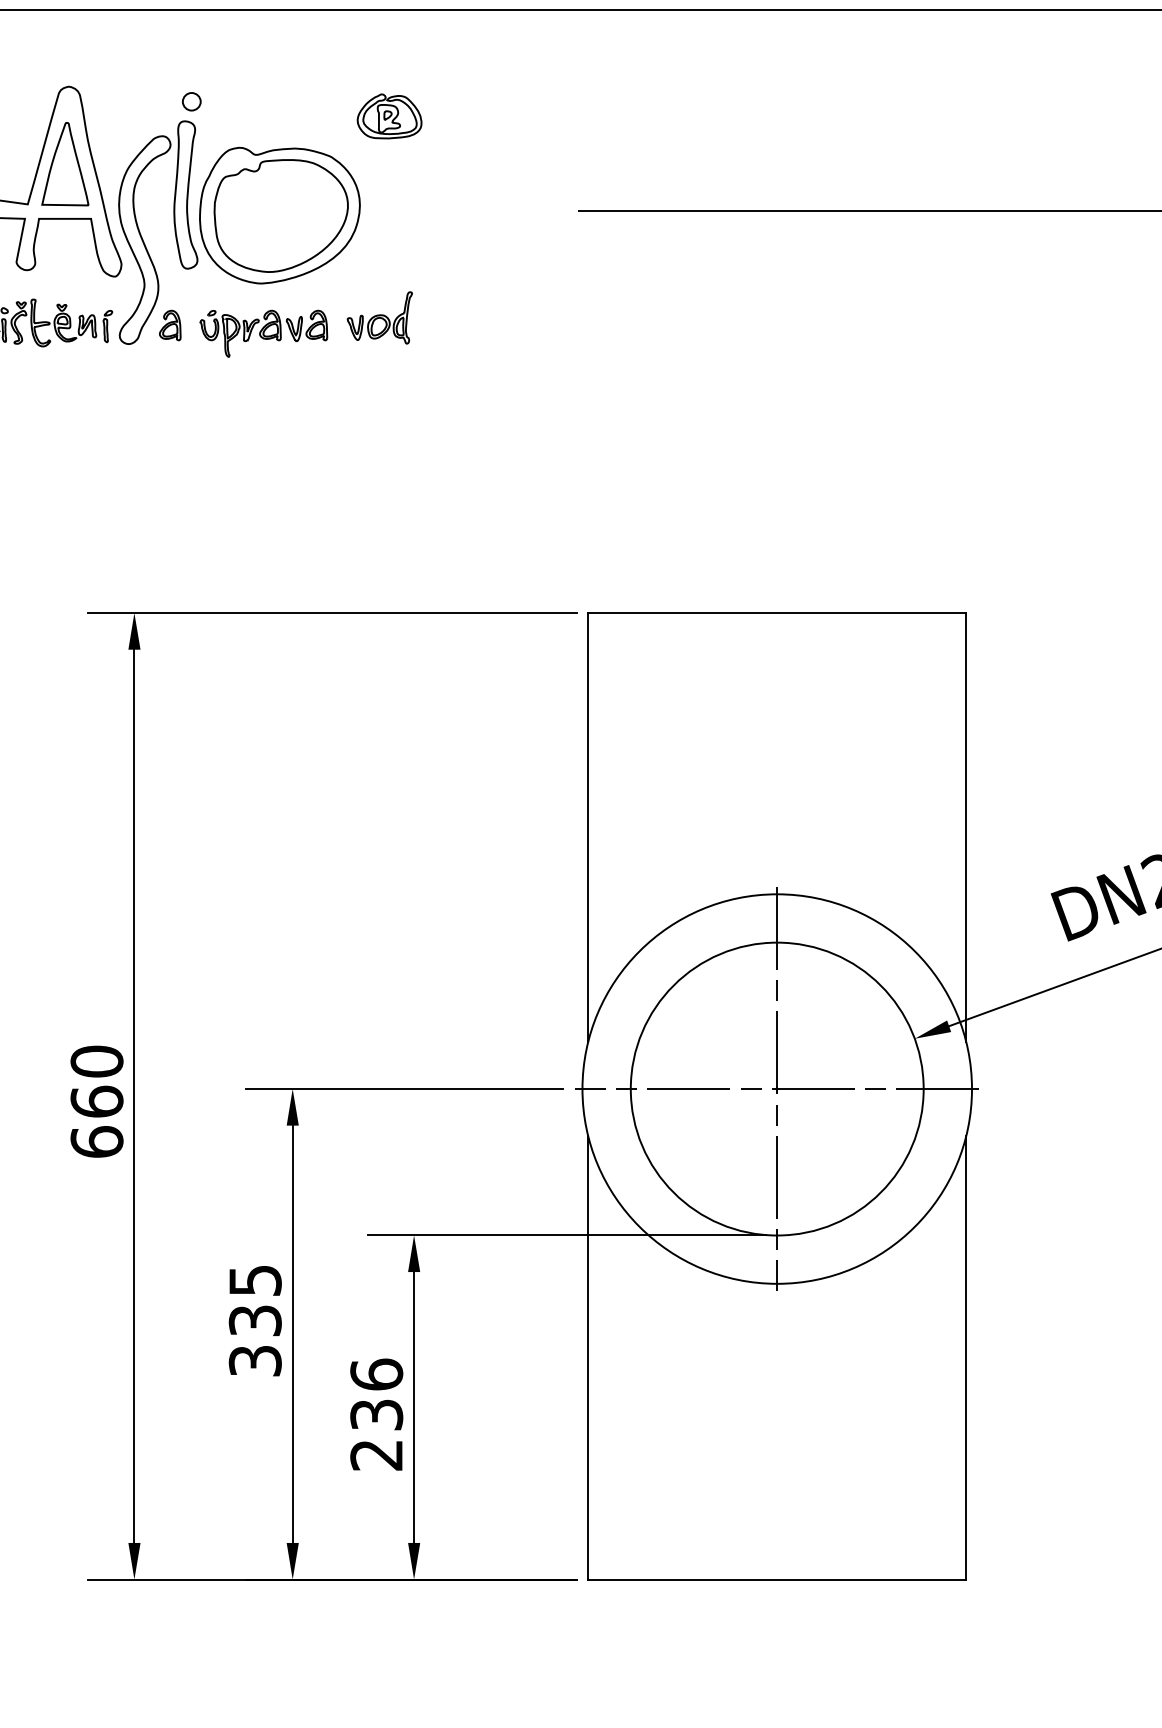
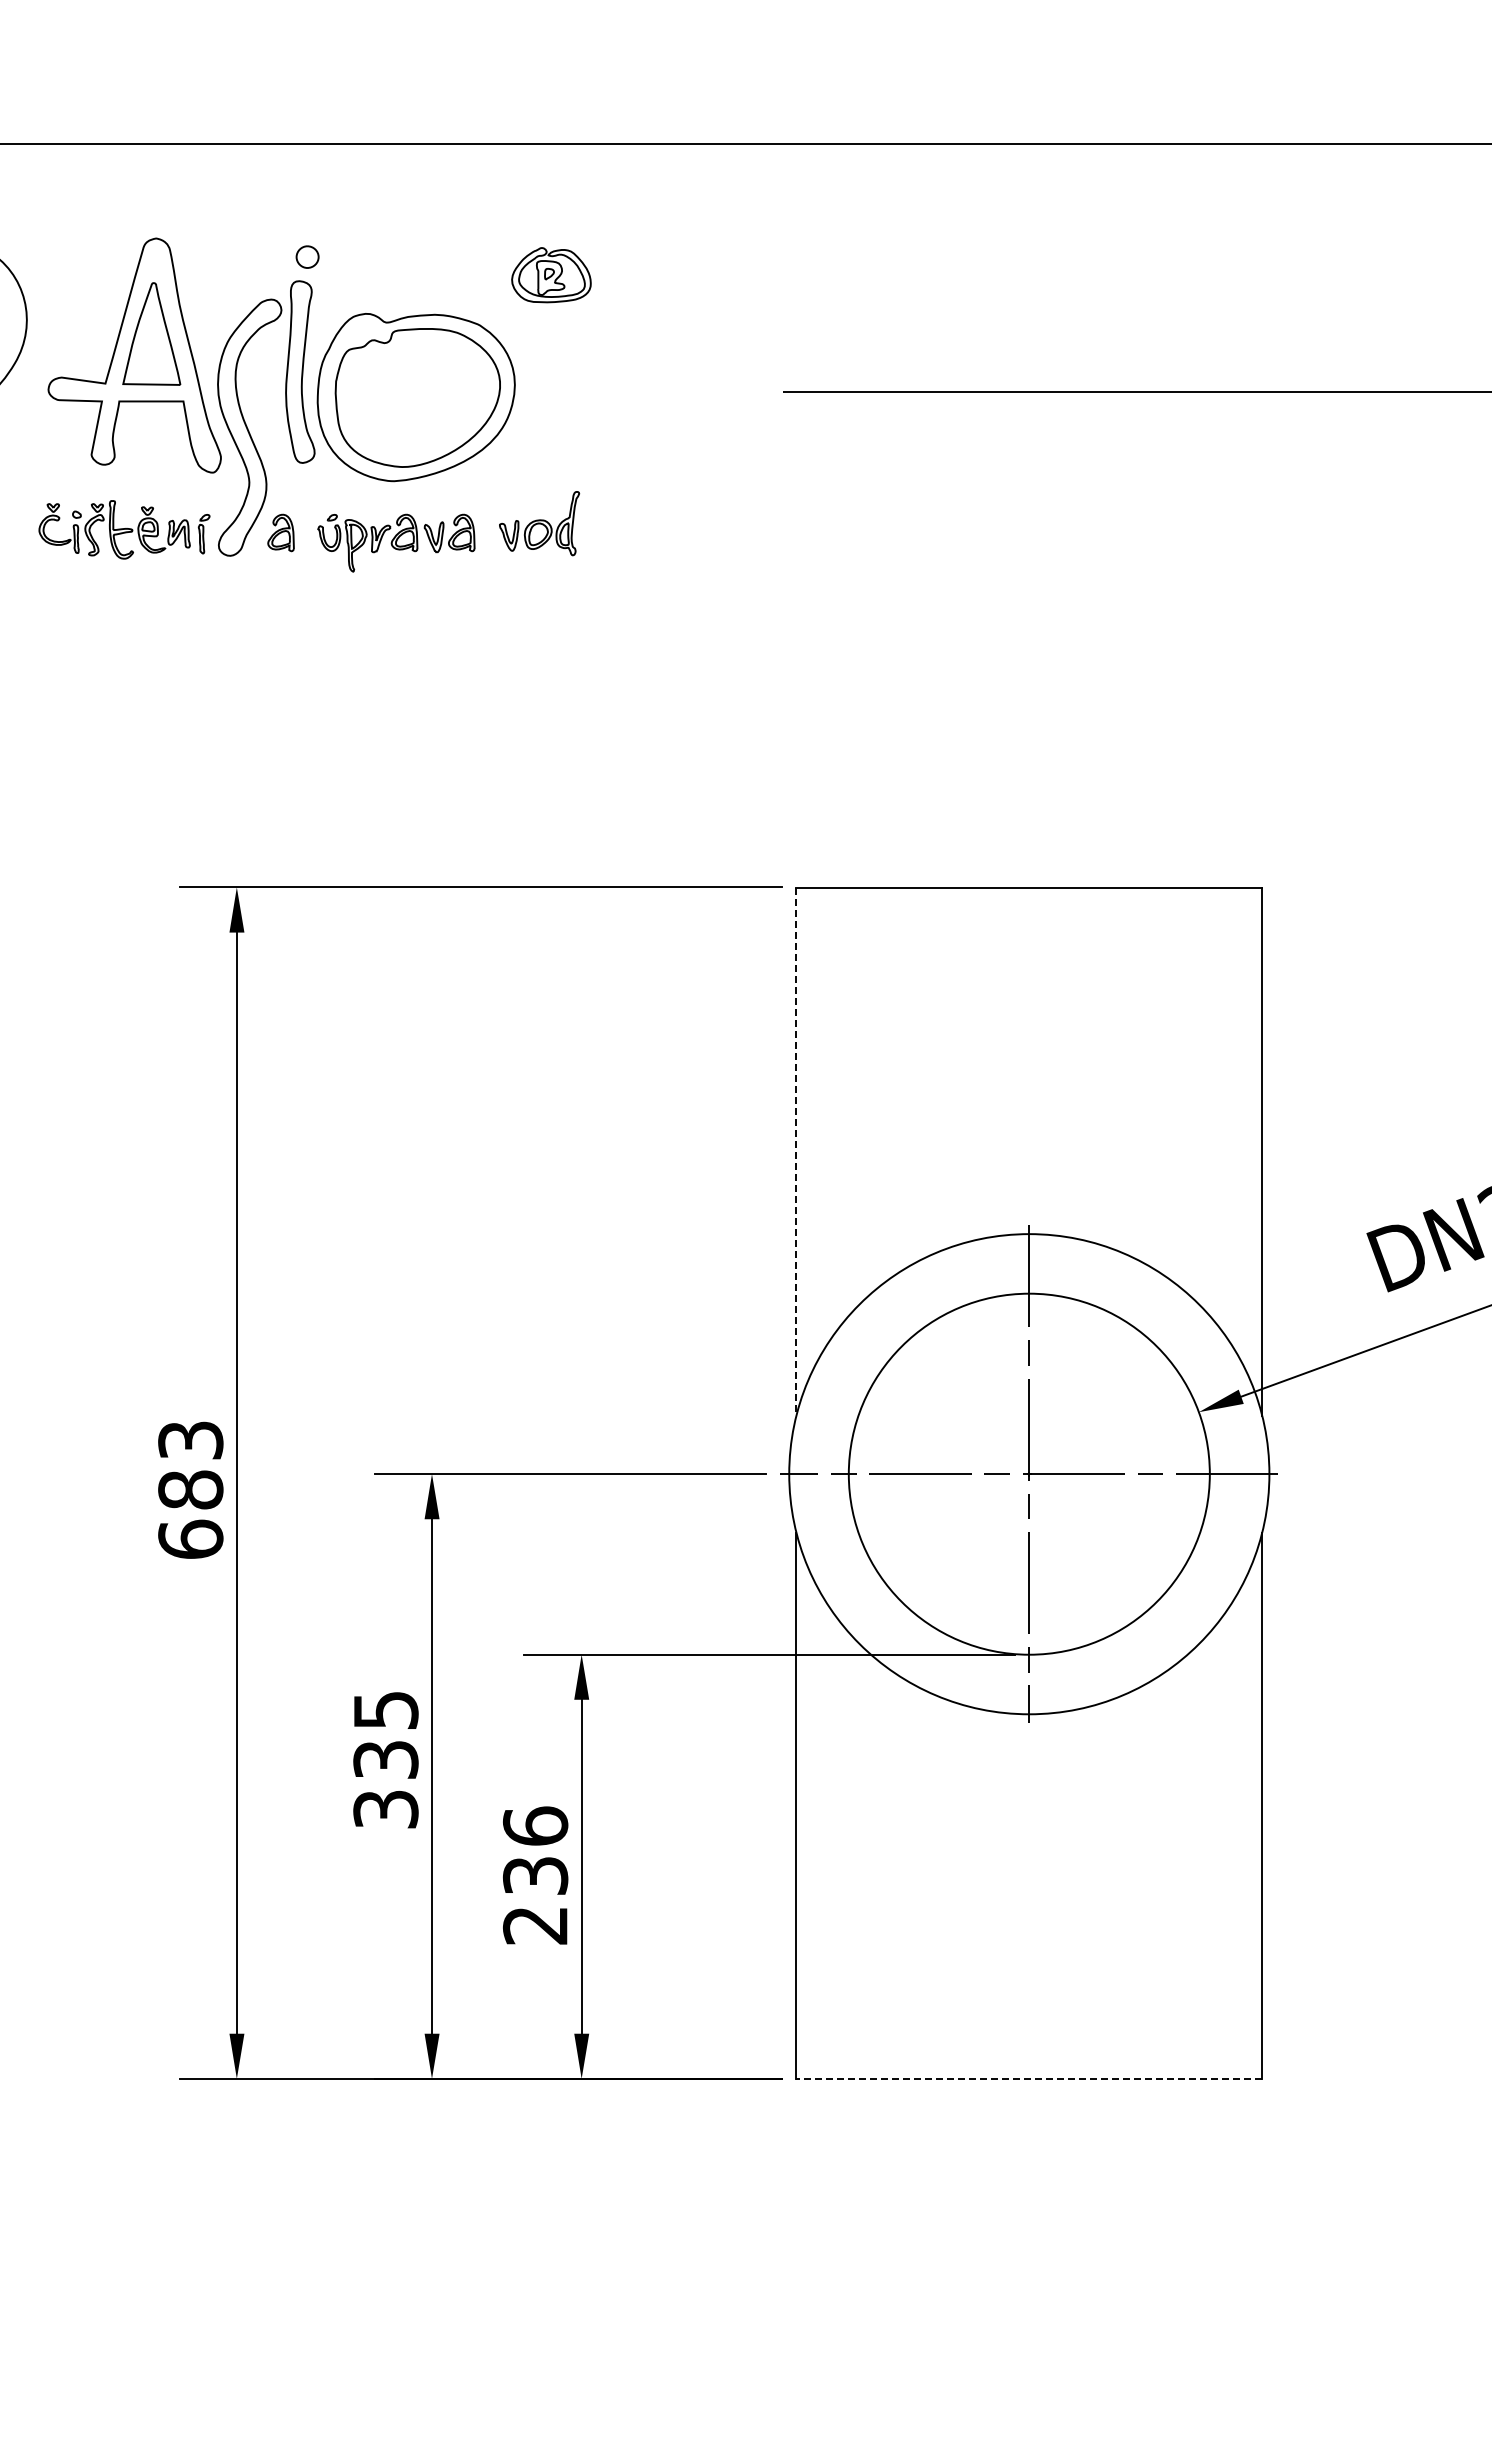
line: (588, 828) -> (796, 1152), solid -> dashed
text: (96, 1081) -> (190, 1464), 660 -> 683
line: (777, 1579) -> (1029, 2078), solid -> dashed

